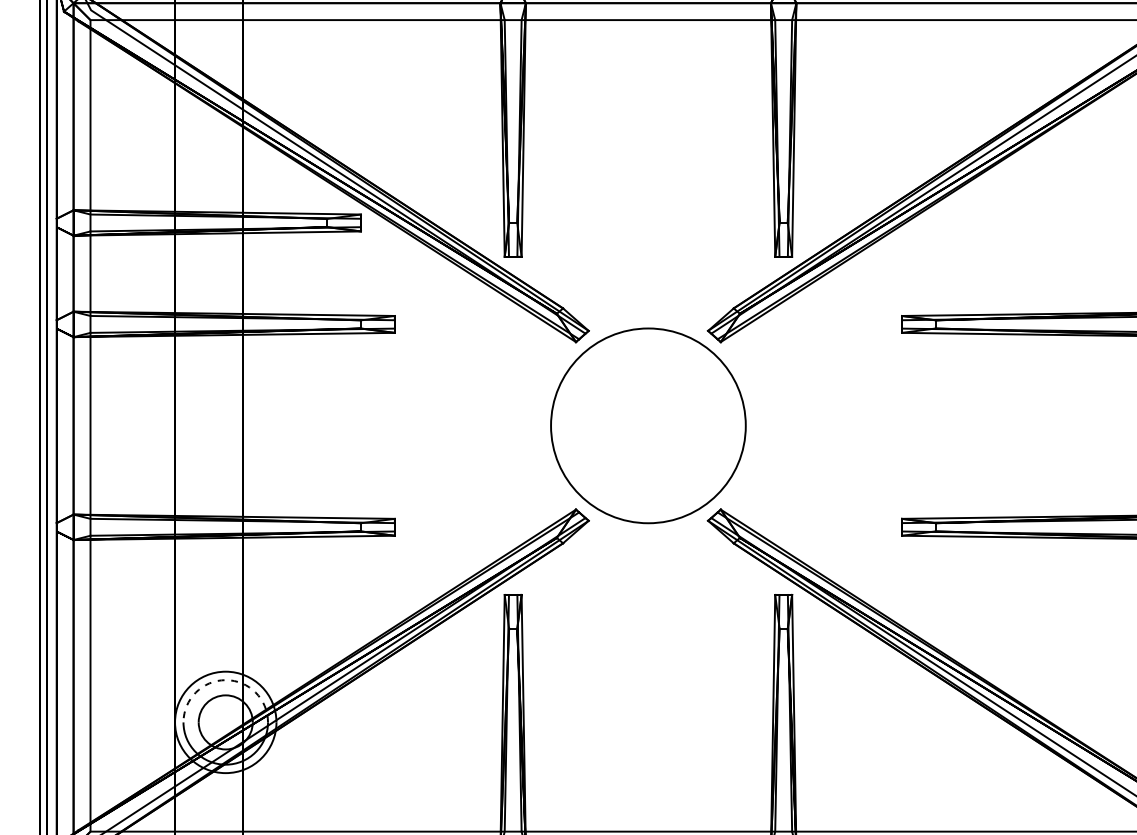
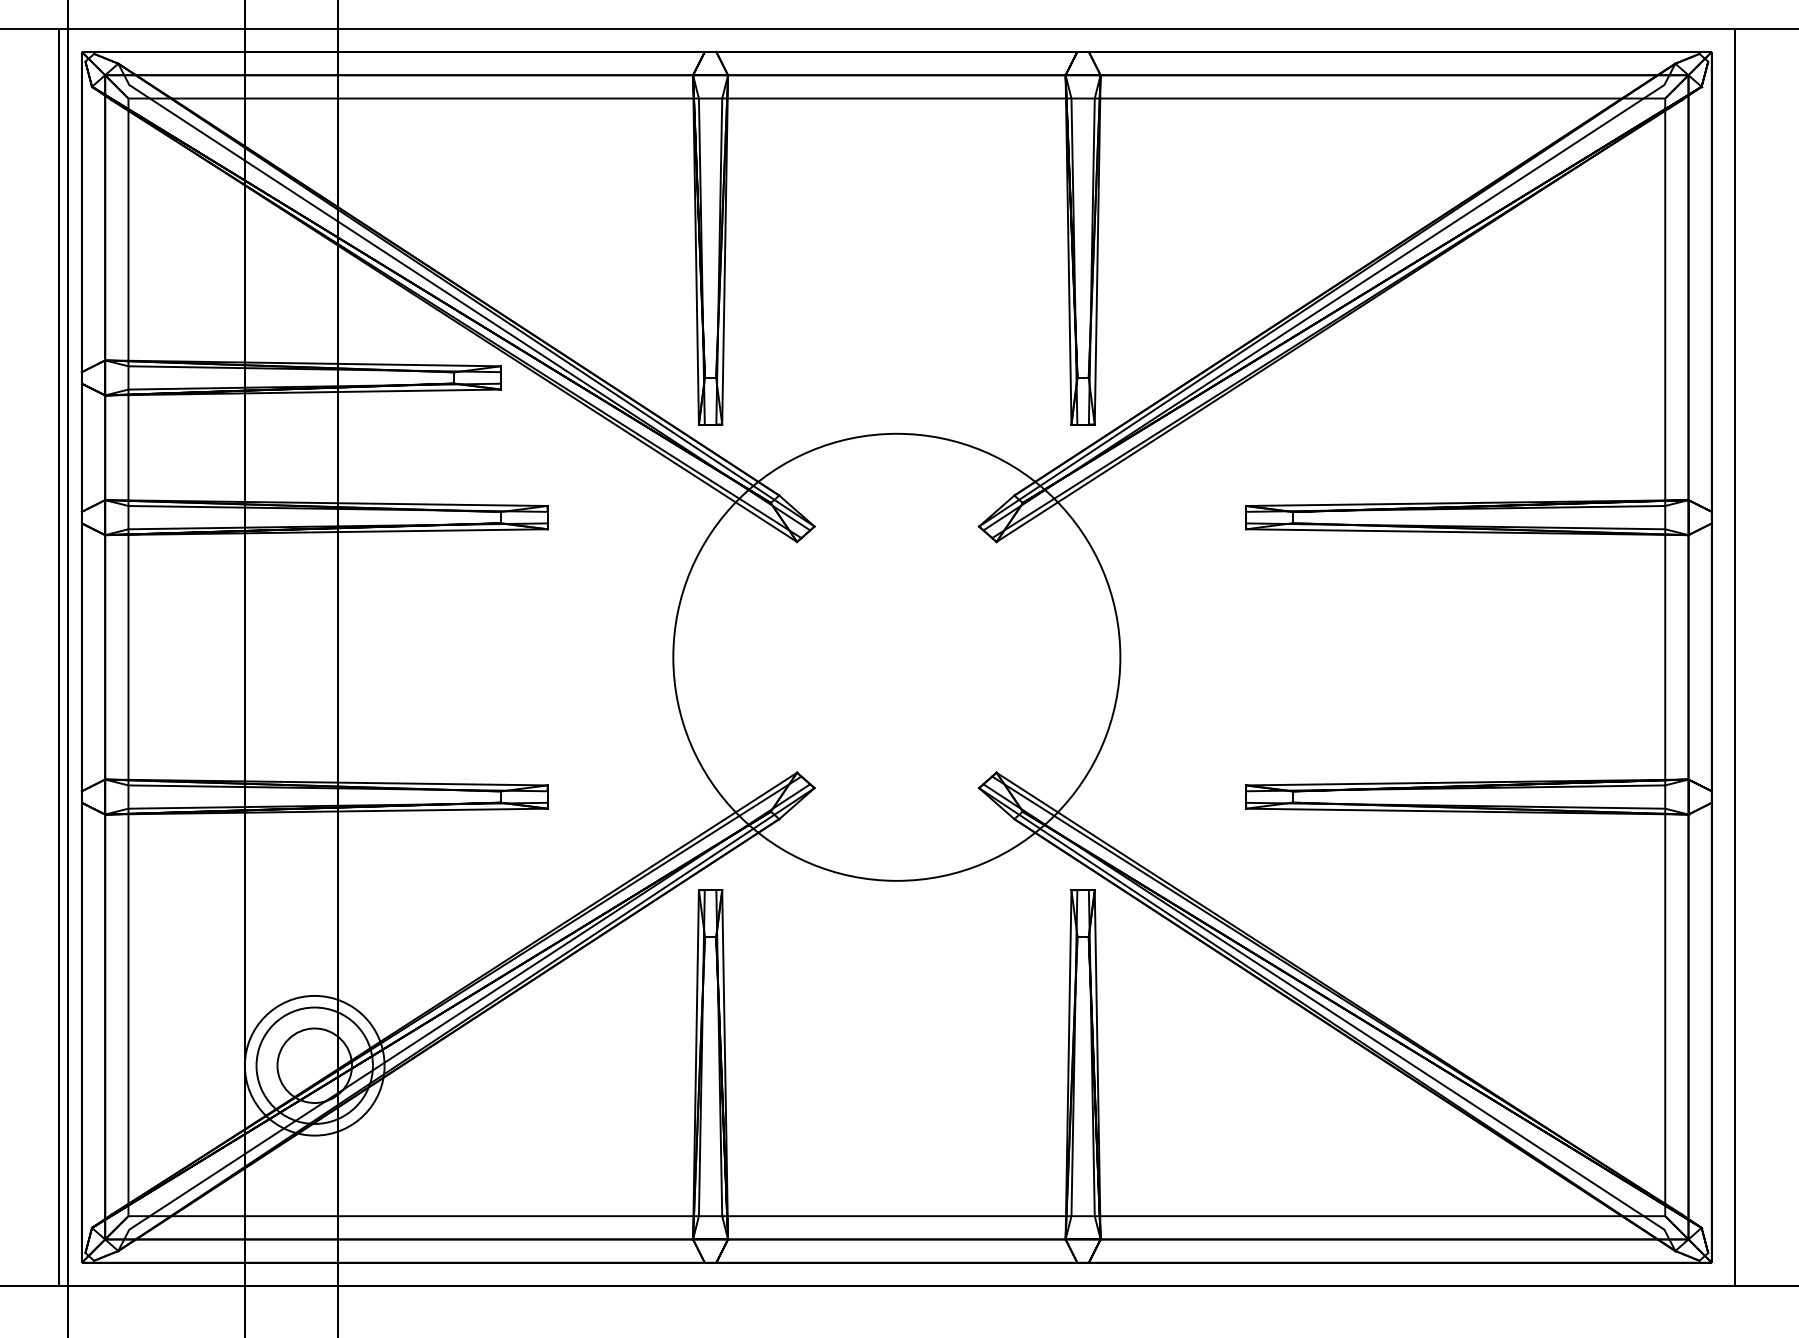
circle: (648, 425) -> (896, 656), size x1.67
arc: (225, 680) -> (314, 1007), dashed -> solid

